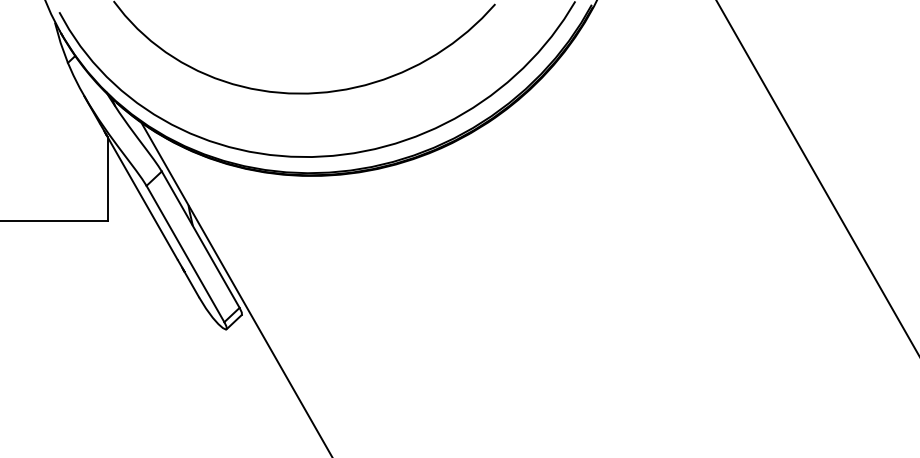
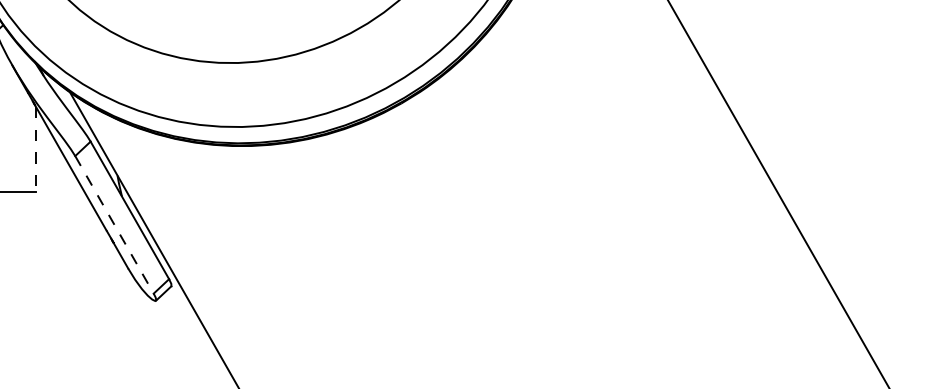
line: (107, 179) -> (35, 149), solid -> dashed
line: (185, 254) -> (114, 225), solid -> dashed

